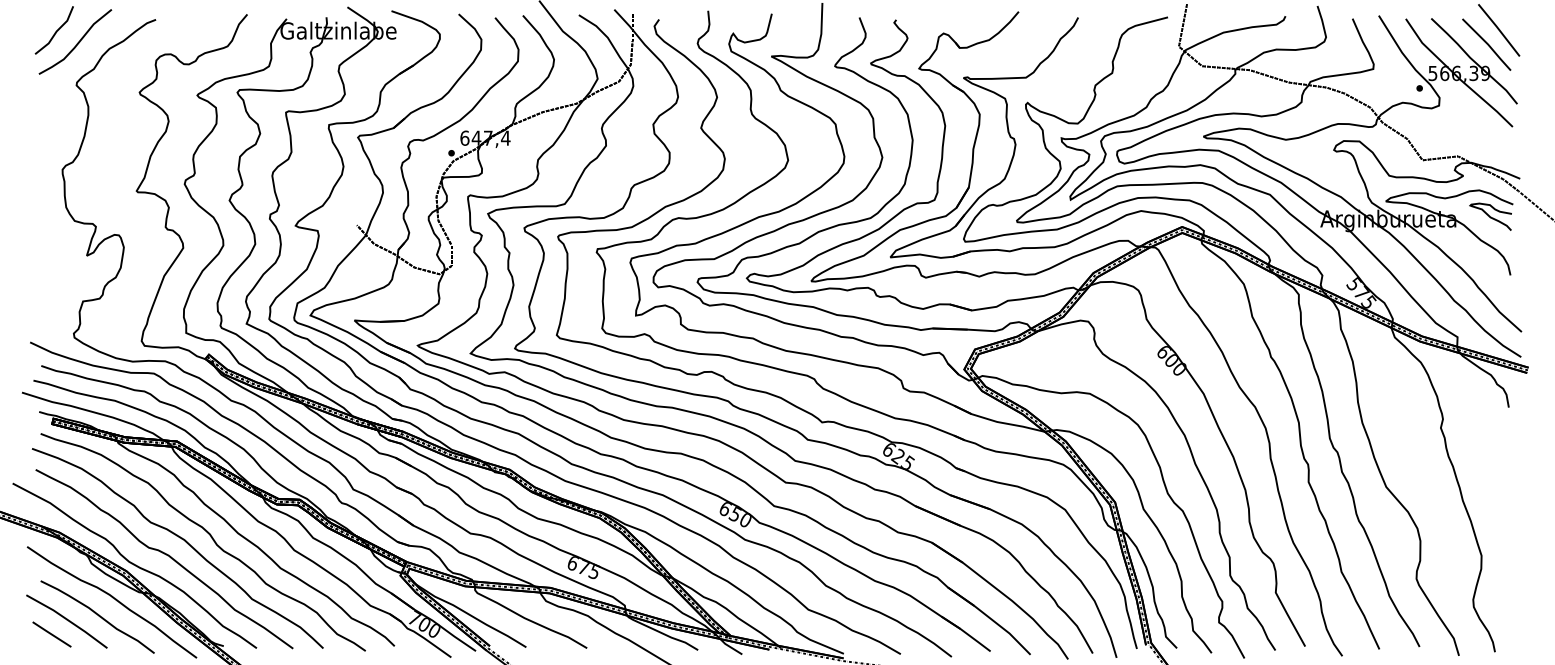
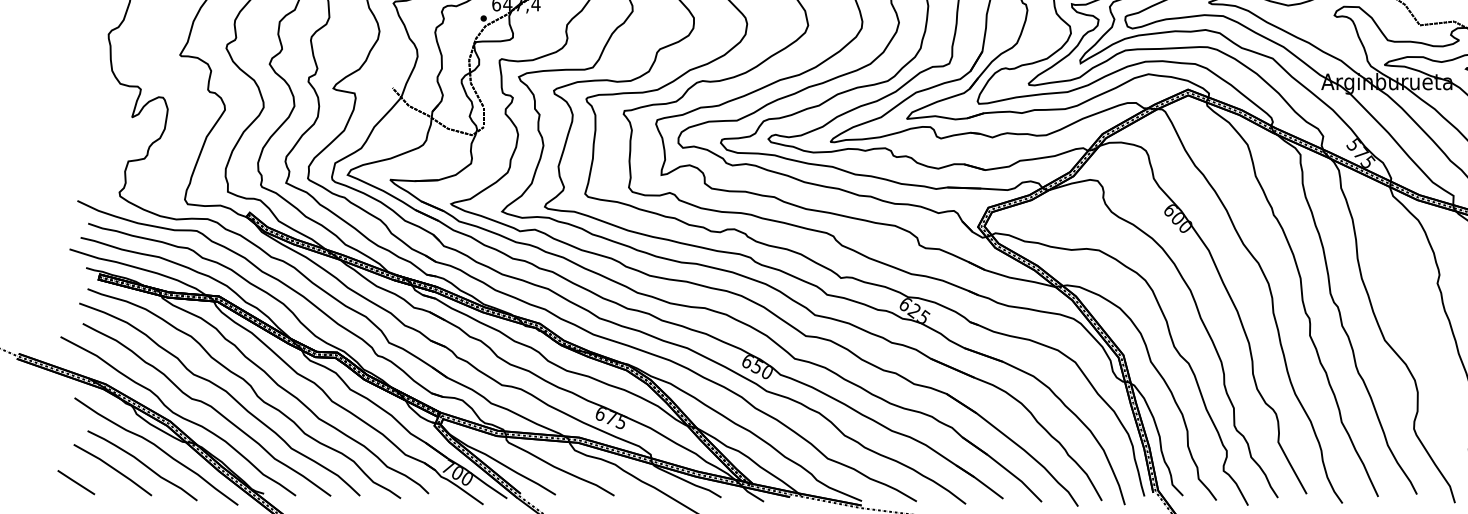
line: (51, 634) -> (75, 482), moved

